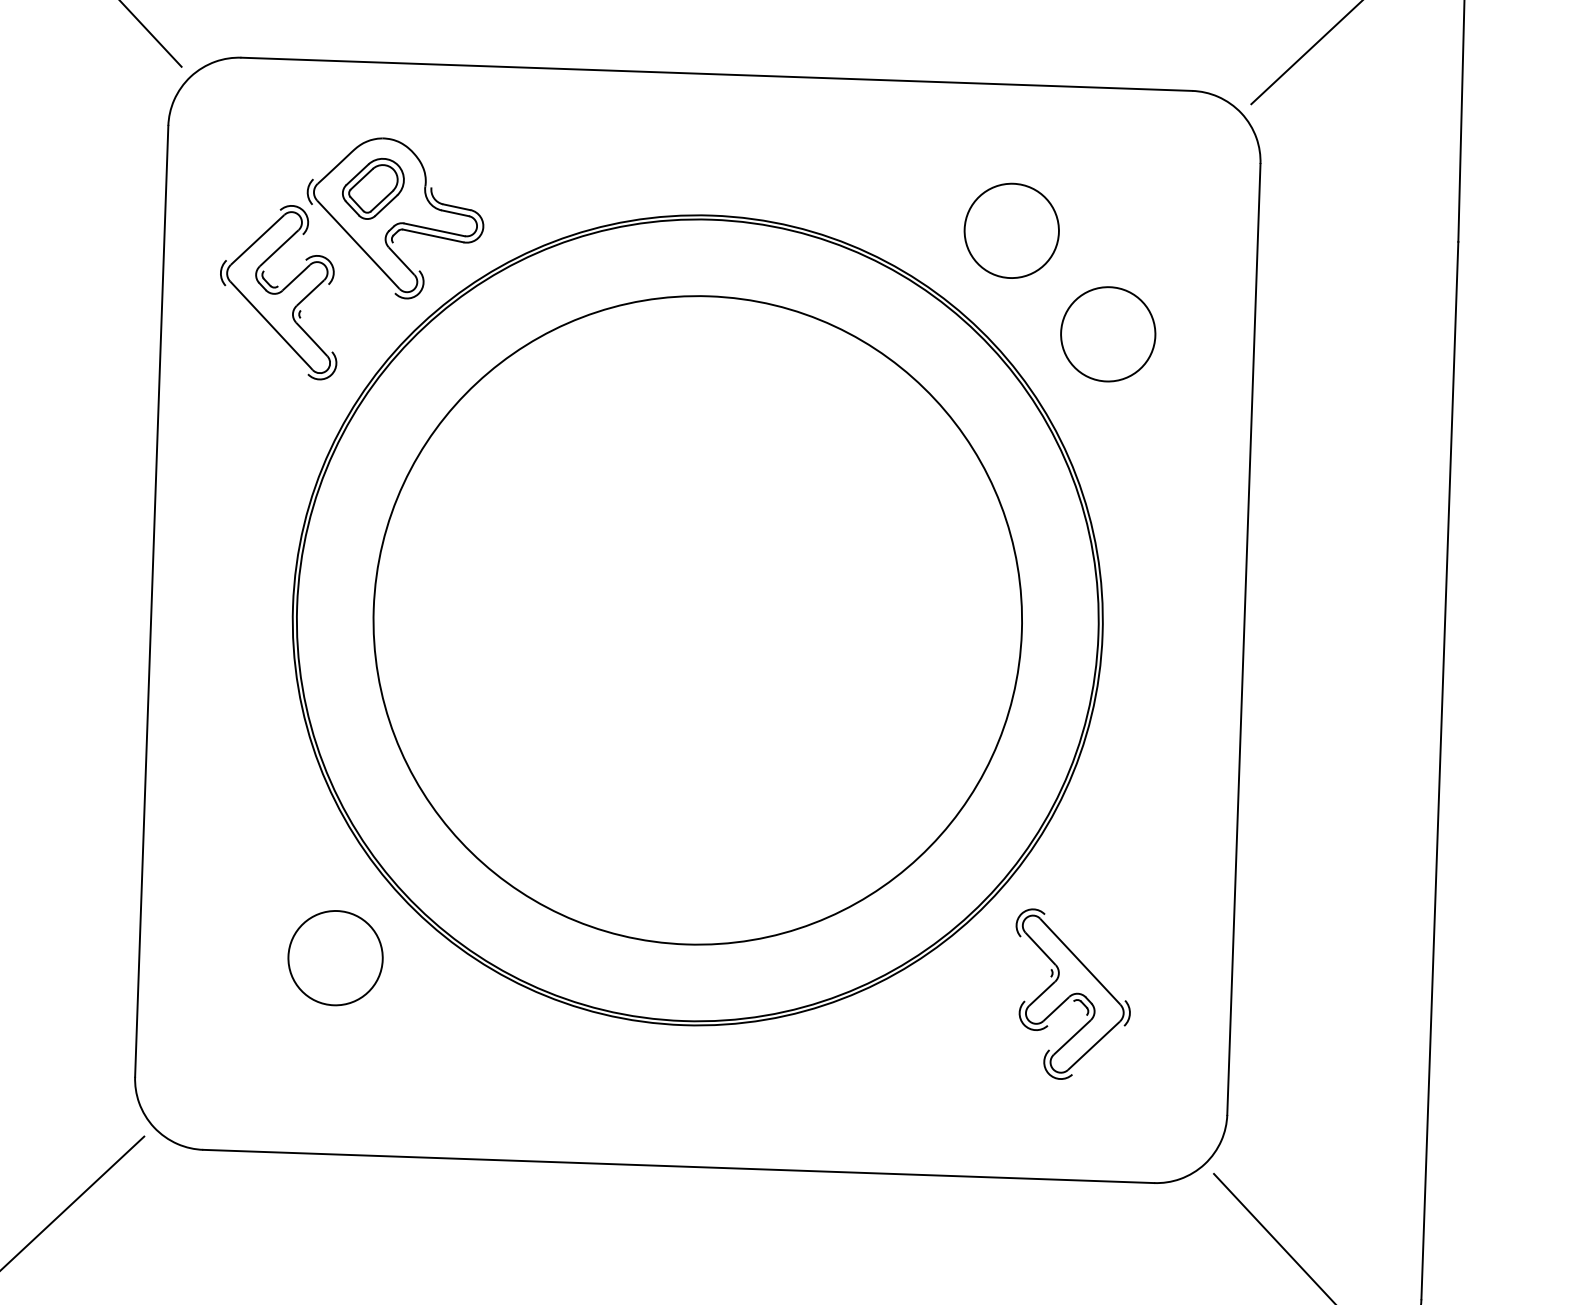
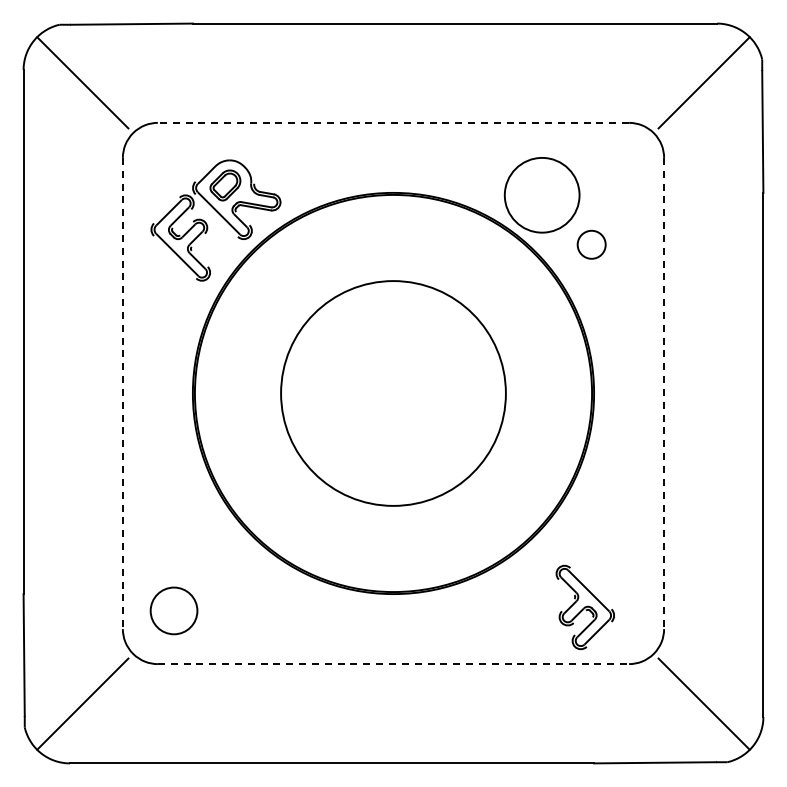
line: (716, 73) -> (393, 122), solid -> dashed
circle: (1010, 229) -> (541, 194), size x1.6
circle: (1107, 333) -> (591, 244), size x0.6
line: (150, 601) -> (122, 393), solid -> dashed
circle: (697, 620) -> (393, 393), size x0.7
line: (1244, 639) -> (664, 393), solid -> dashed
circle: (334, 957) -> (173, 610), moved
part: (1070, 993) -> (584, 606), moved
line: (678, 1167) -> (393, 664), solid -> dashed

